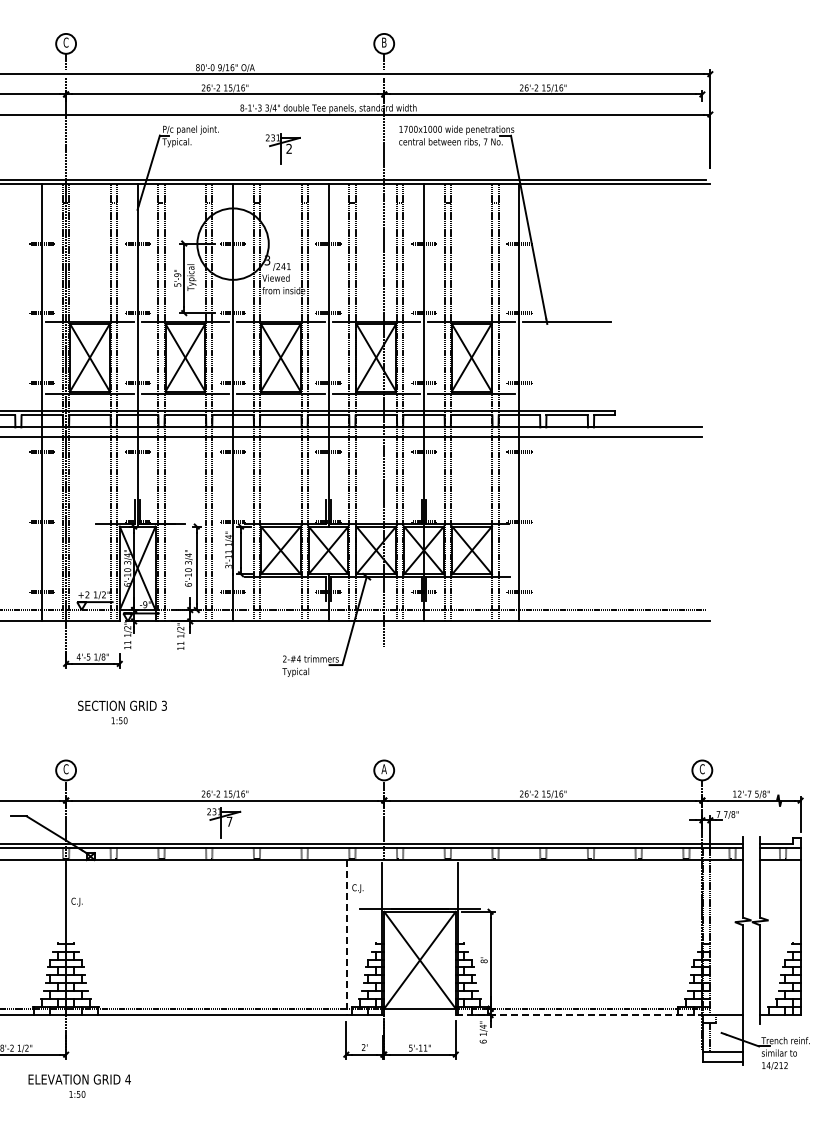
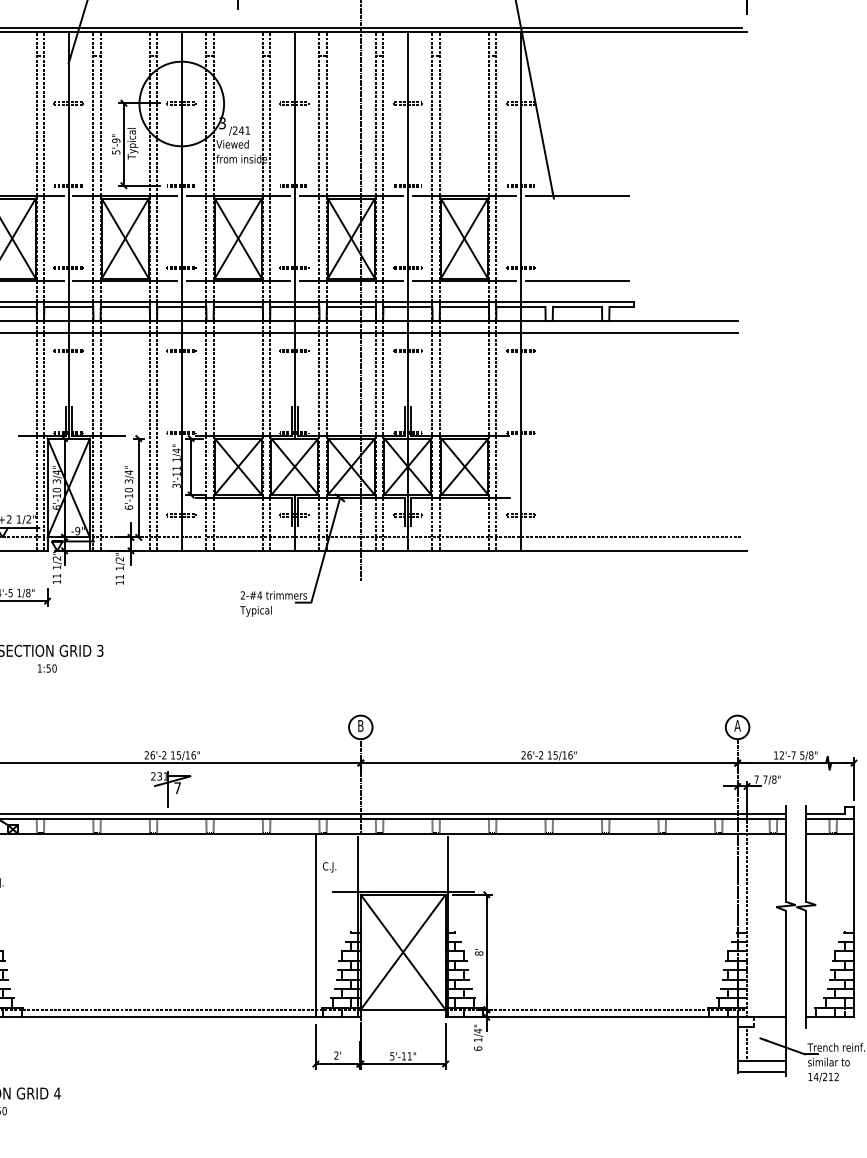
line: (566, 393) -> (576, 280), added
text: (383, 769) -> (359, 726), A -> B
text: (701, 769) -> (736, 726), C -> A
line: (346, 937) -> (316, 925), dashed -> solid
line: (579, 1015) -> (592, 1017), dashed -> solid

